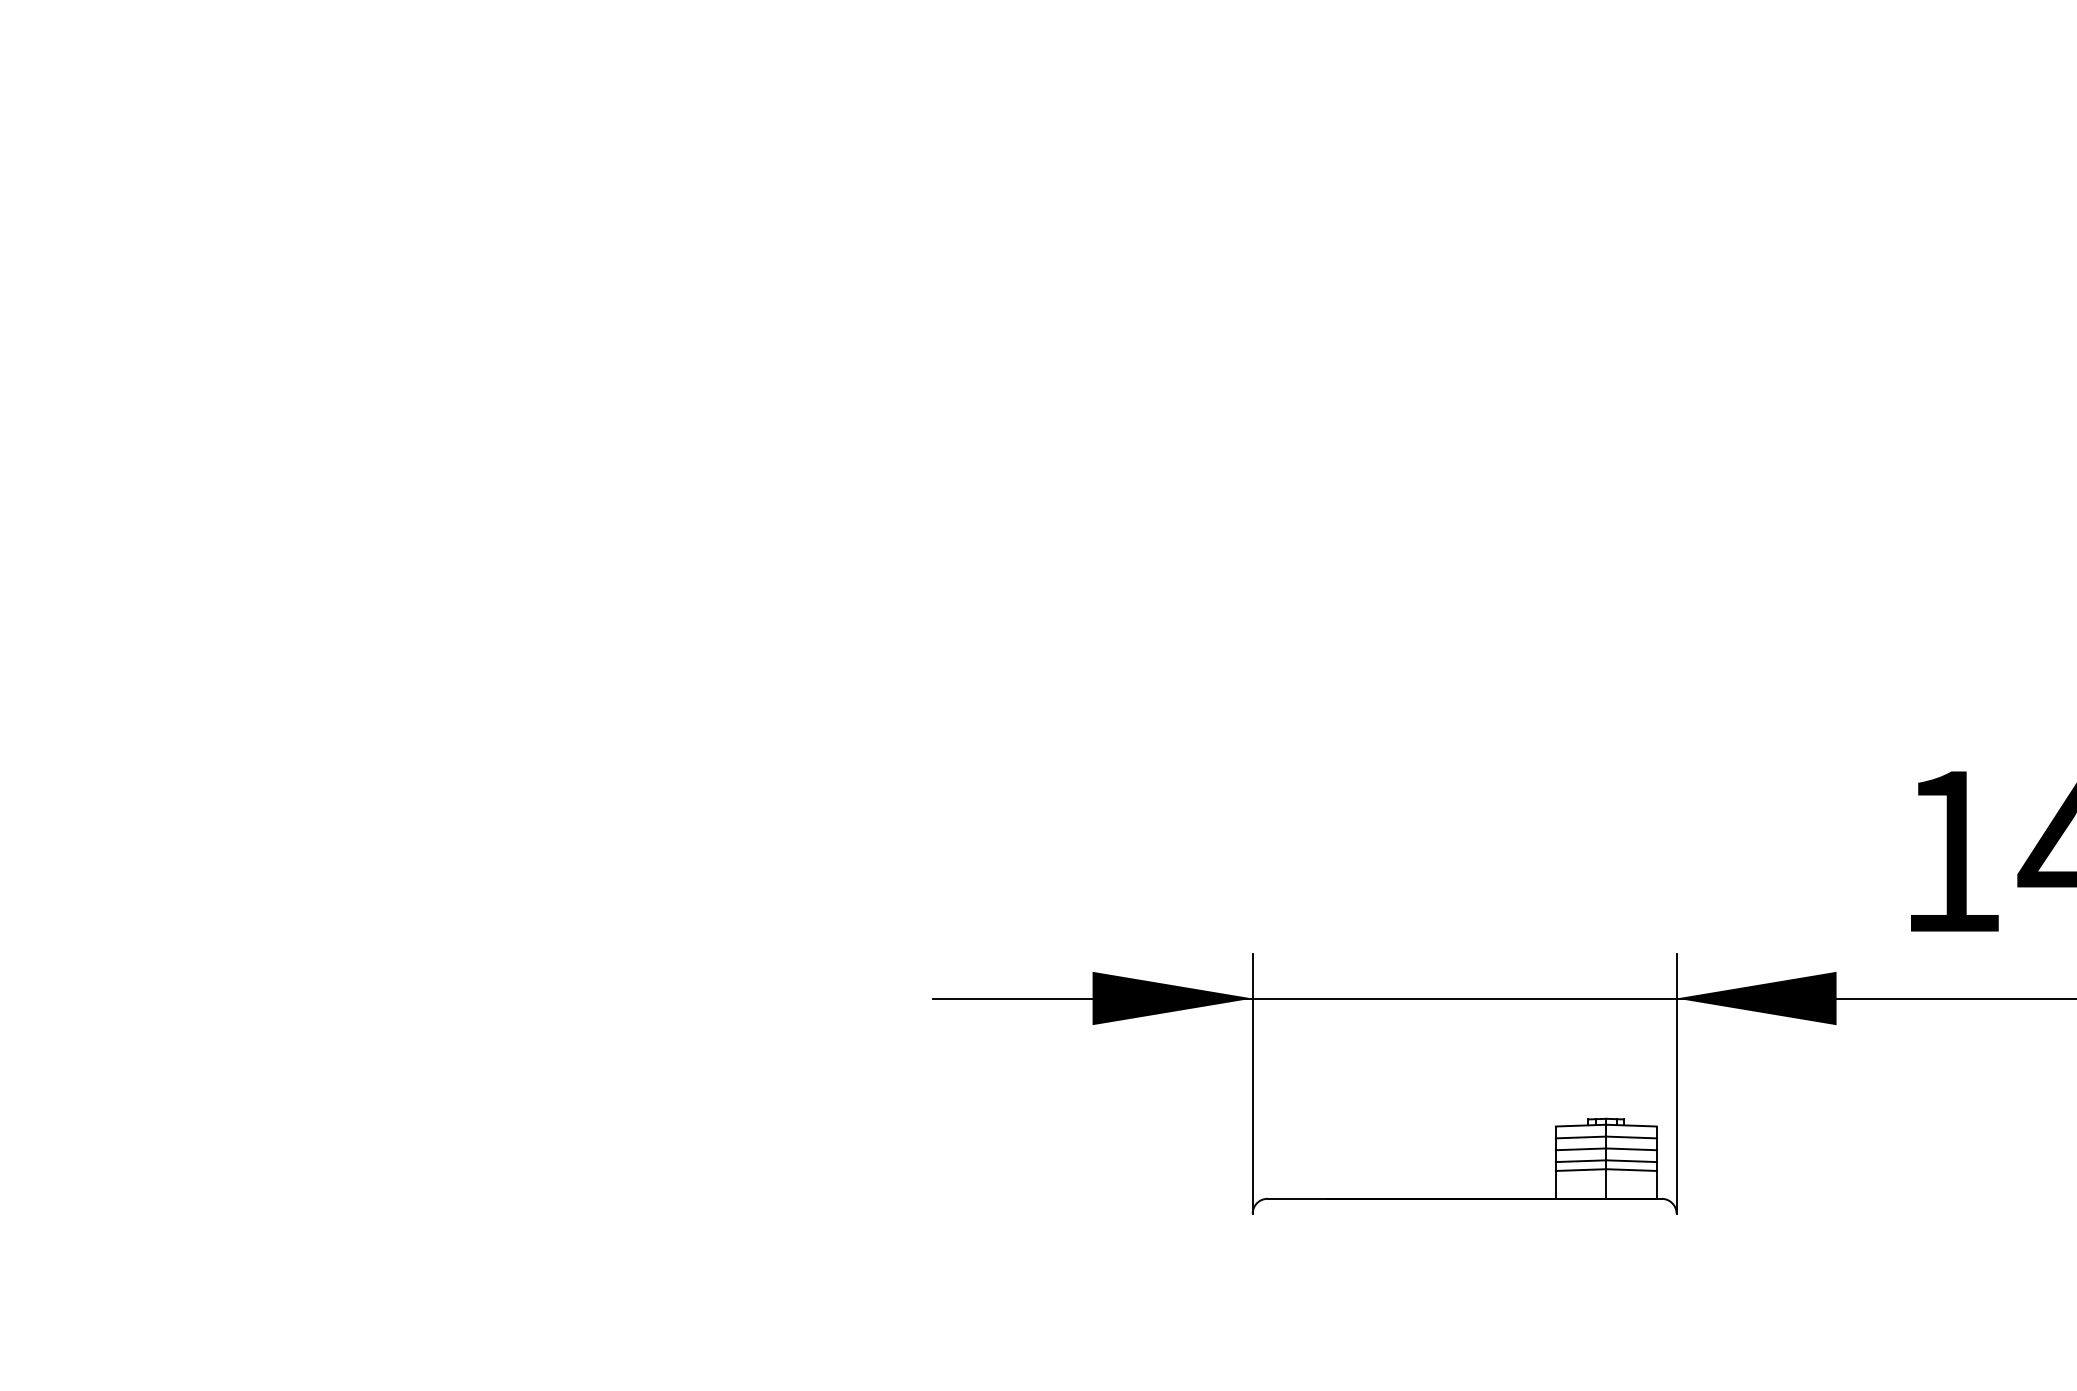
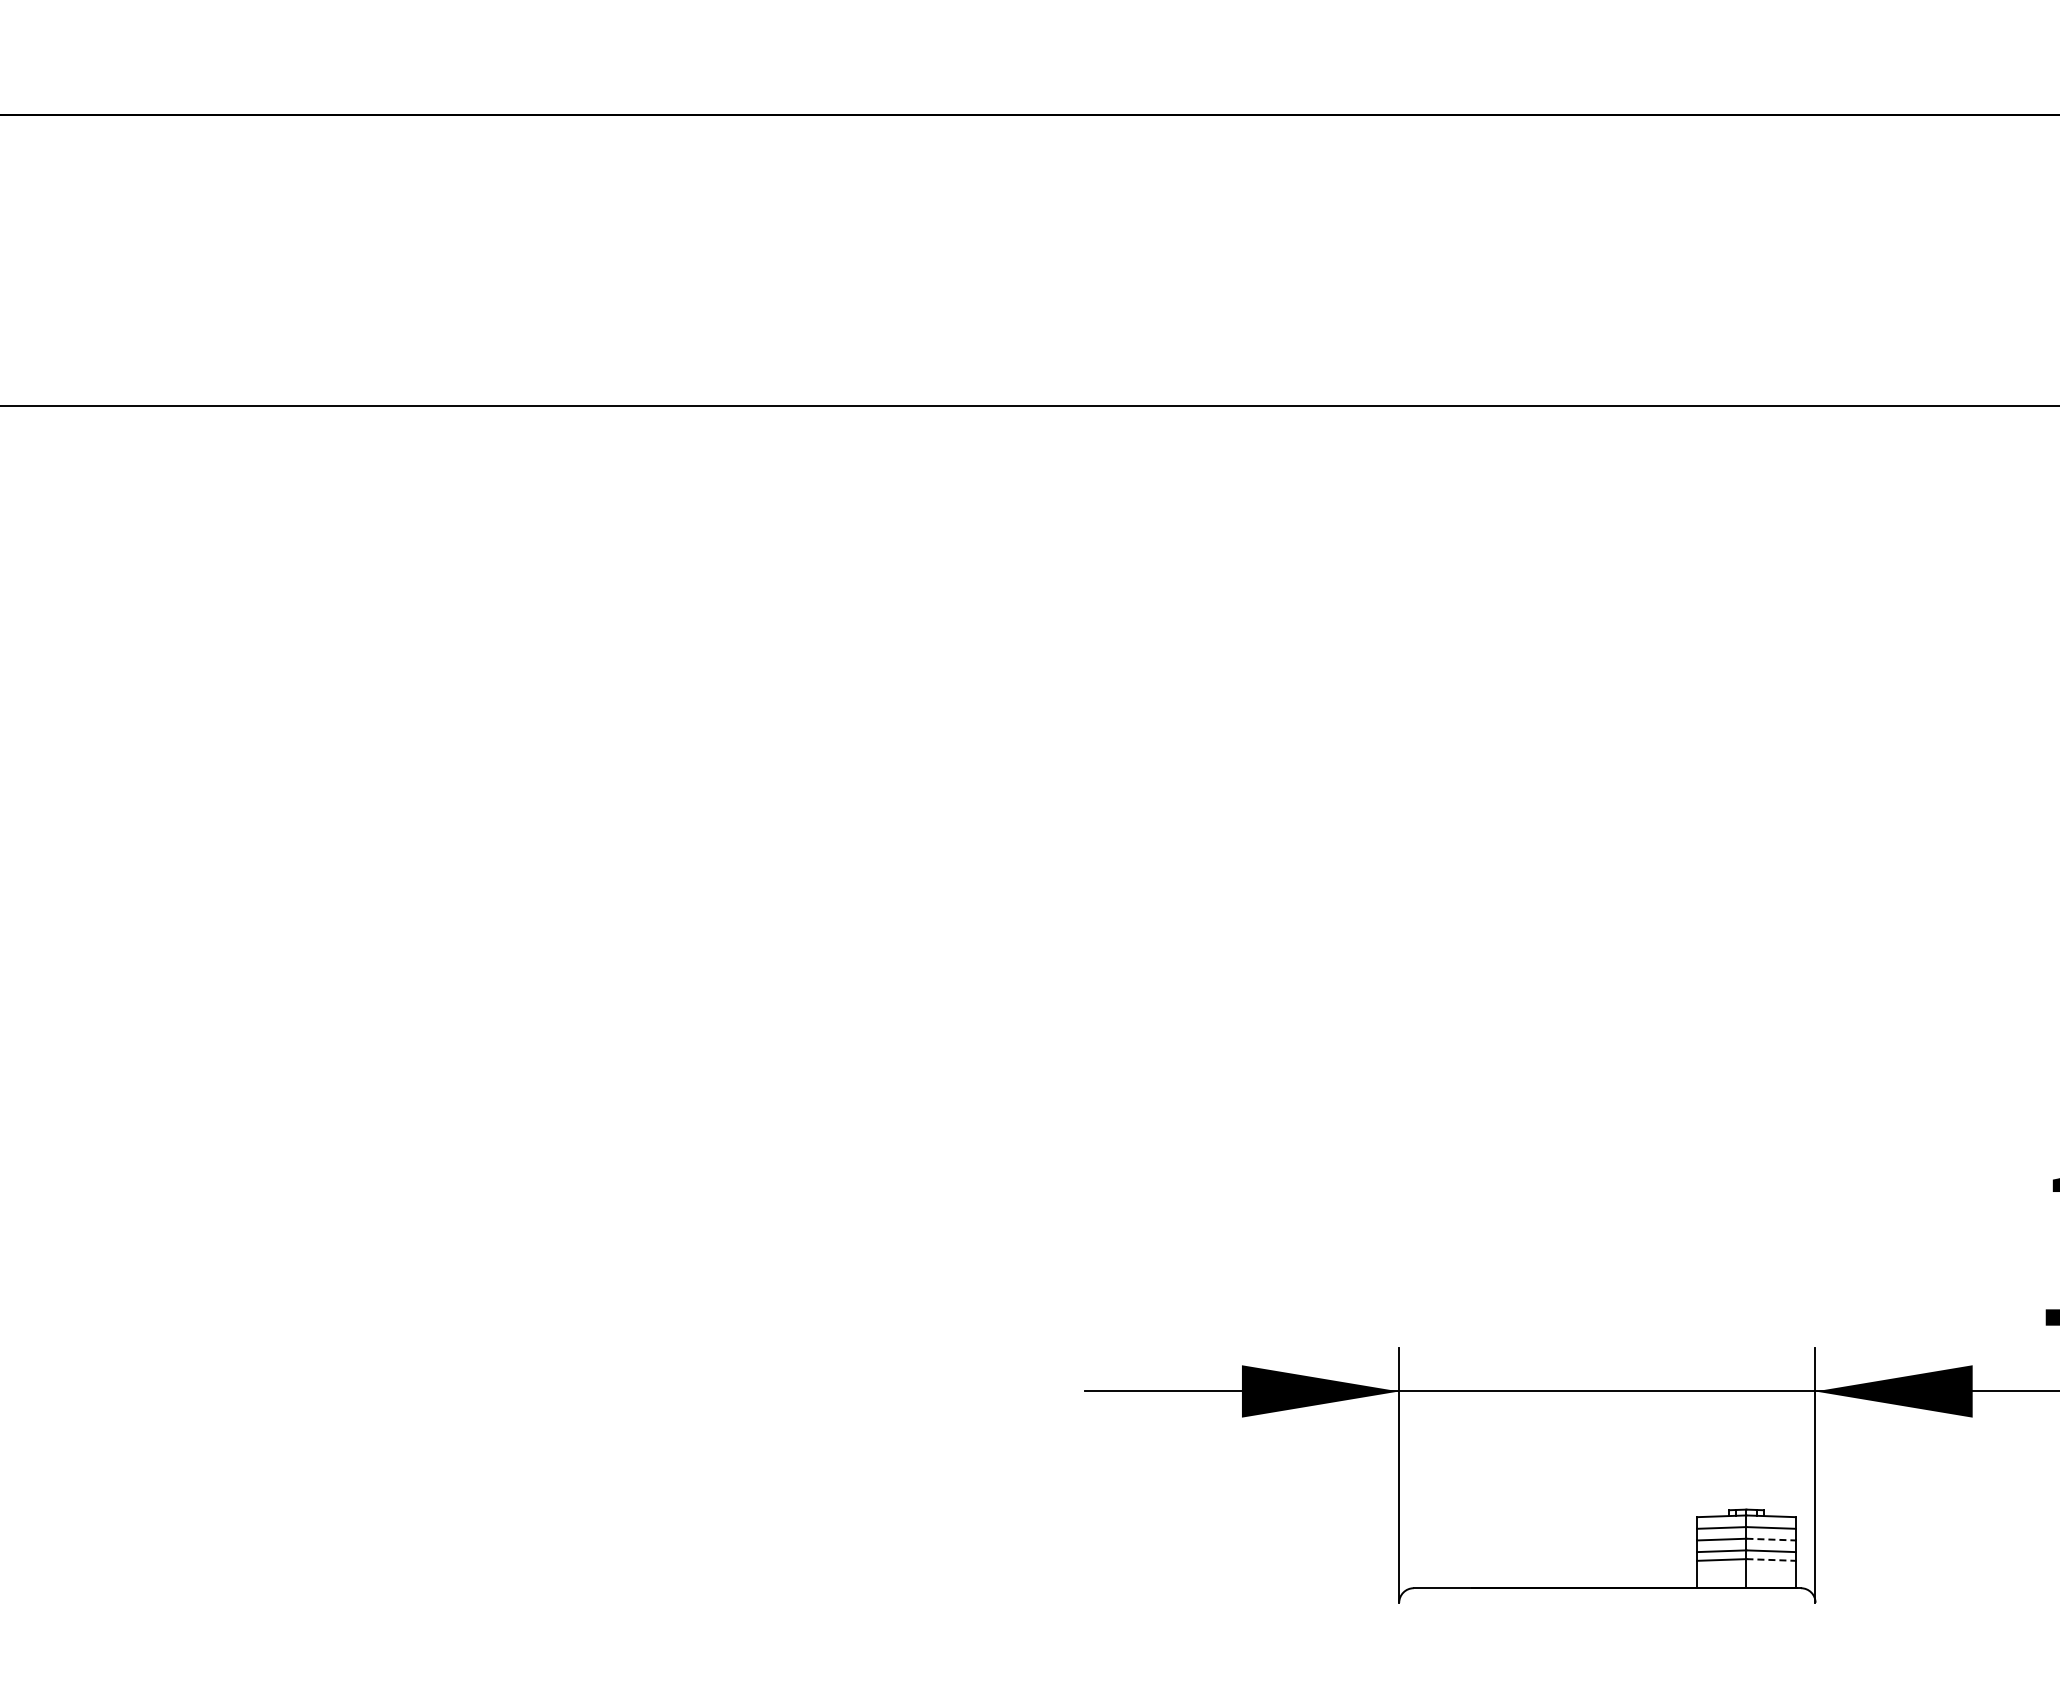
line: (1631, 1149) -> (1771, 1539), solid -> dashed
line: (1631, 1169) -> (1771, 1559), solid -> dashed

